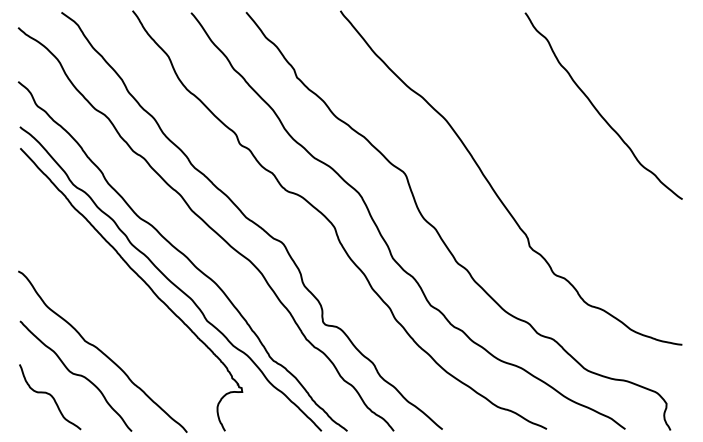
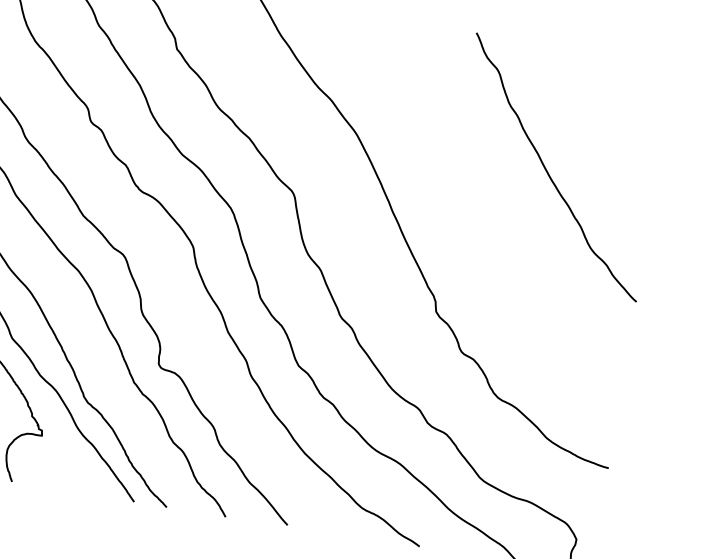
curve: (598, 110) -> (548, 171), moved

